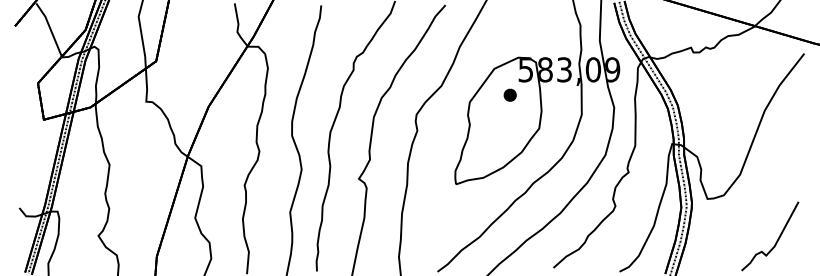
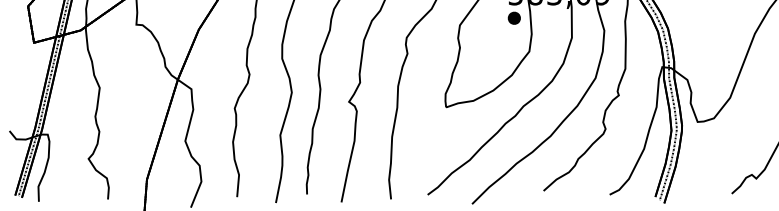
part: (509, 94) -> (513, 17), moved

